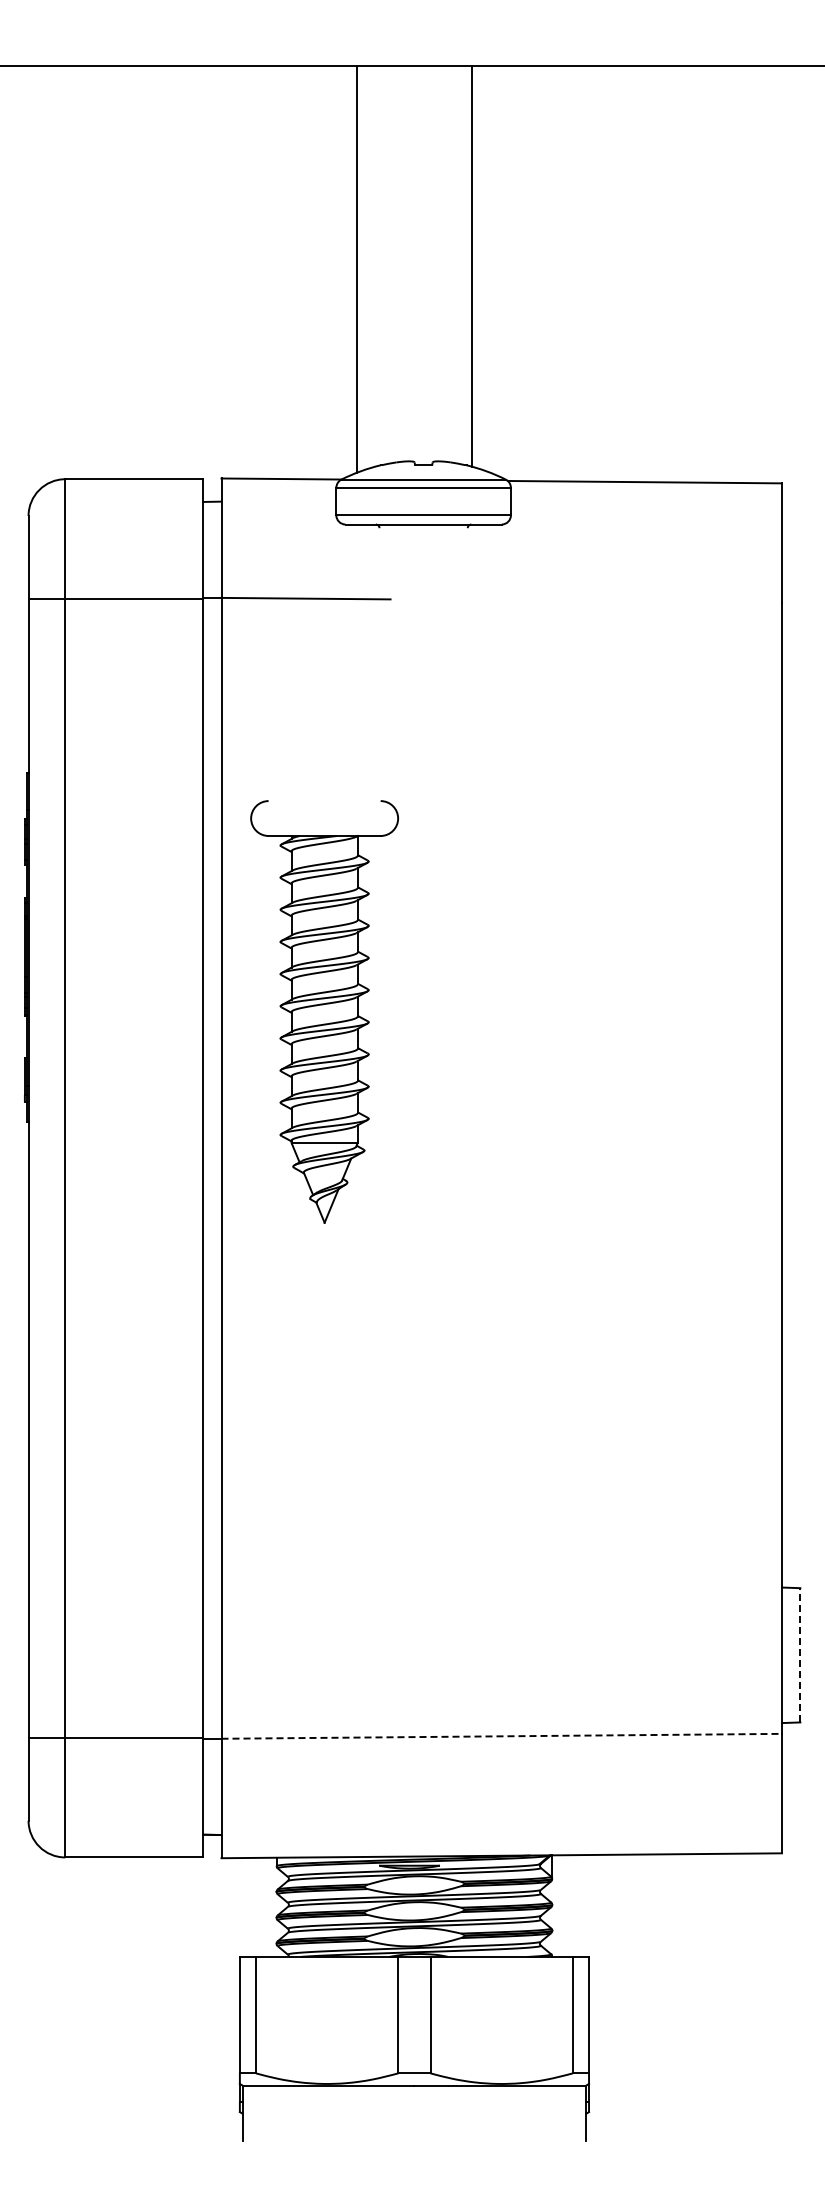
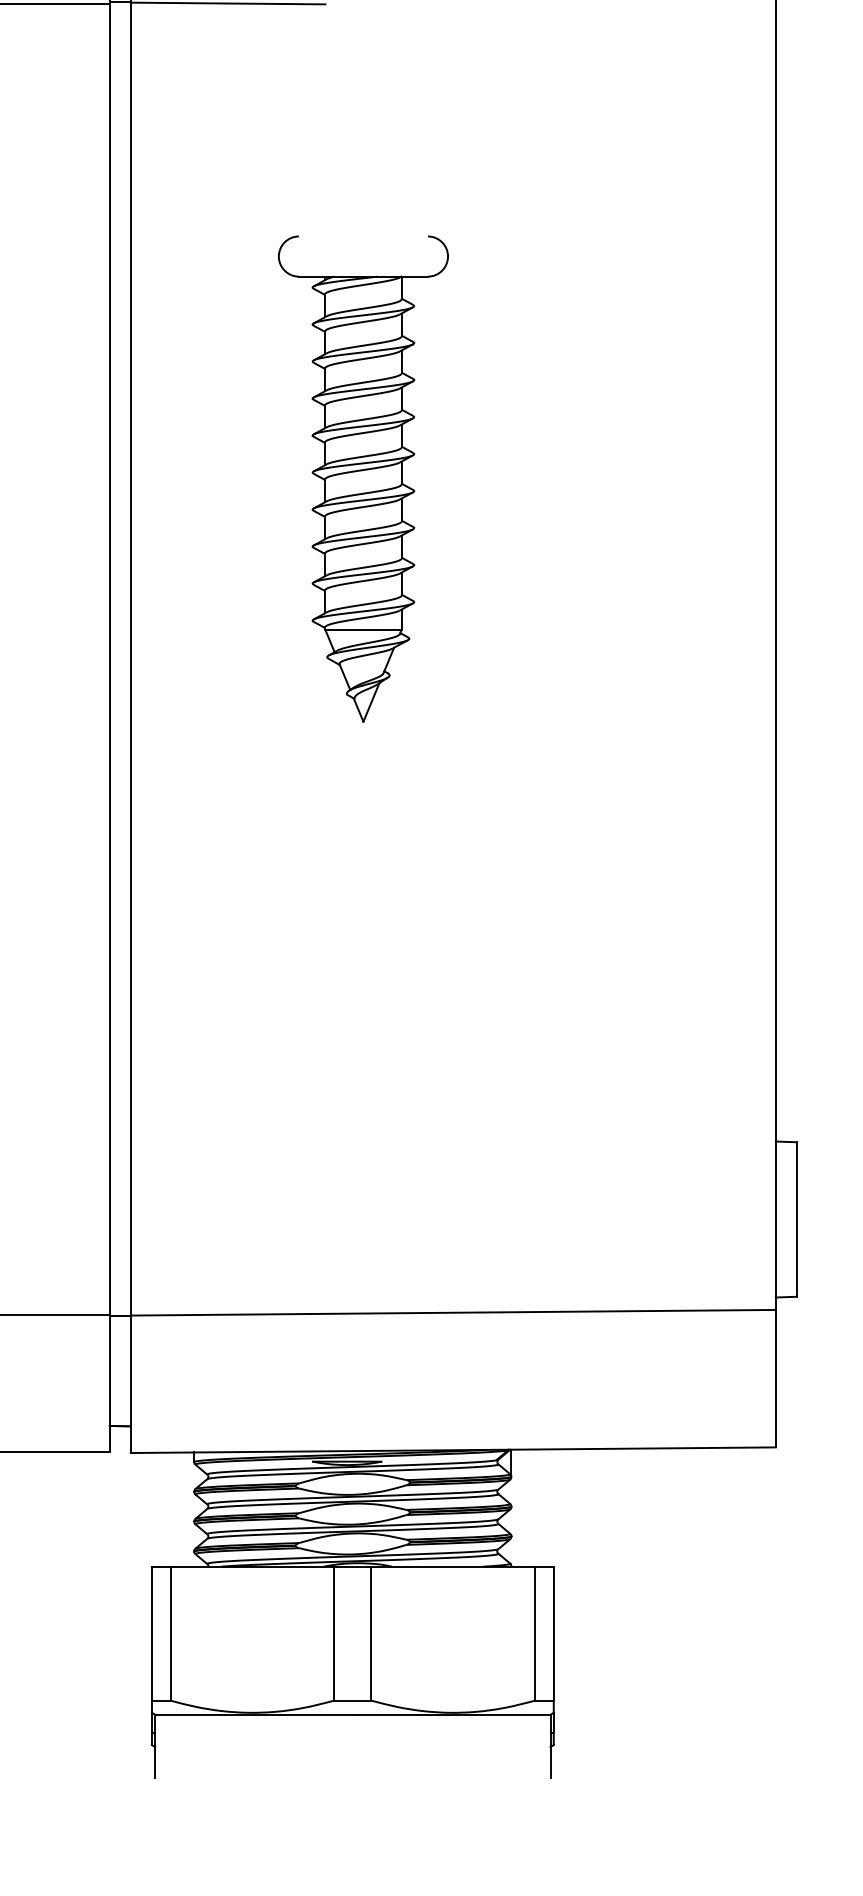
part: (324, 1011) -> (363, 478), moved
line: (800, 1654) -> (797, 1218), dashed -> solid
line: (502, 1736) -> (454, 1312), dashed -> solid

